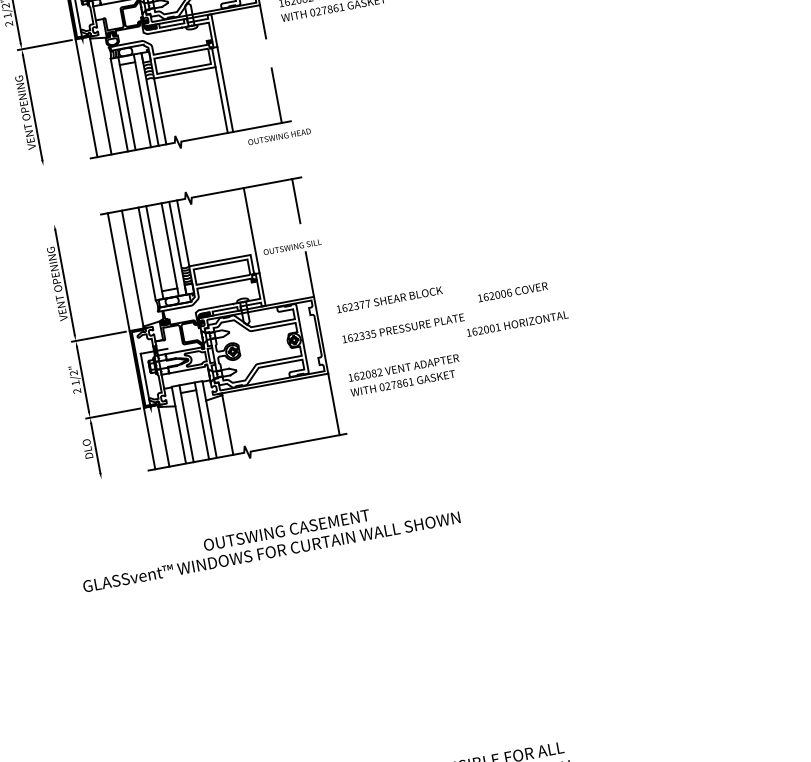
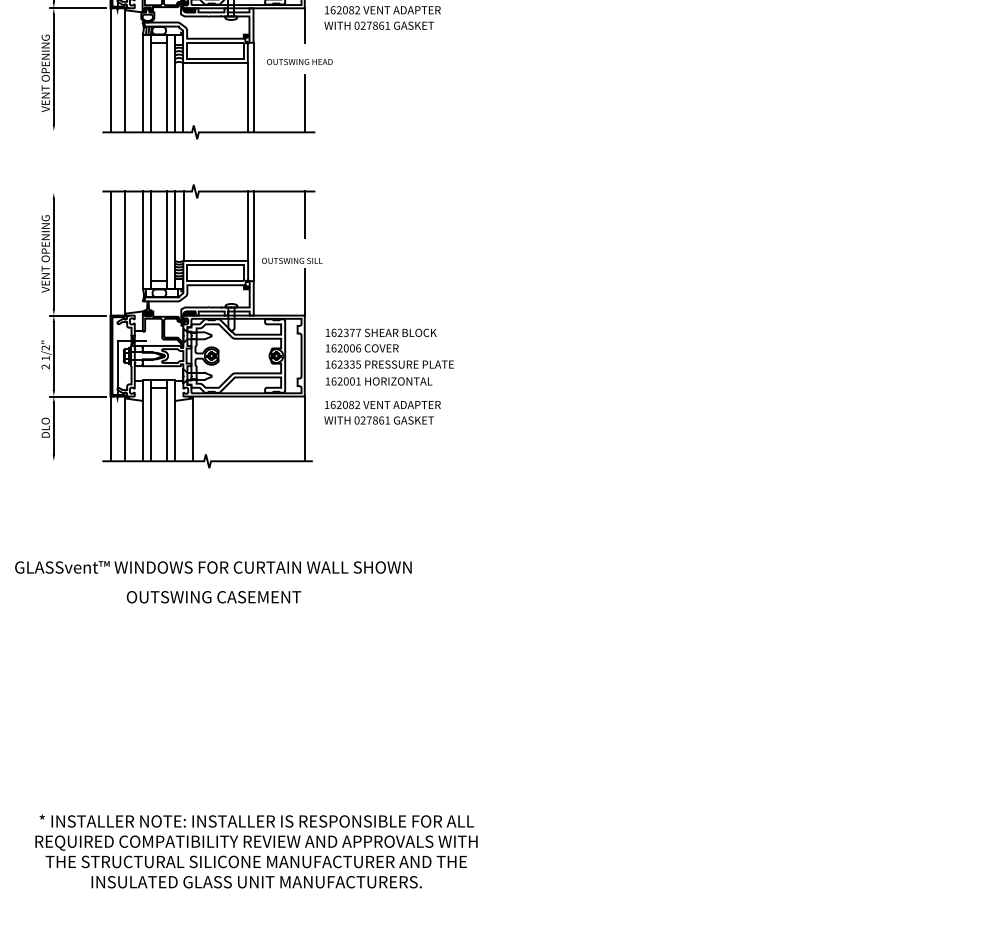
text: (279, 137) -> (299, 62), moved
line: (244, 221) -> (248, 225), added
text: (513, 292) -> (362, 348), moved
text: (518, 323) -> (379, 381), moved
text: (286, 530) -> (213, 597), moved

